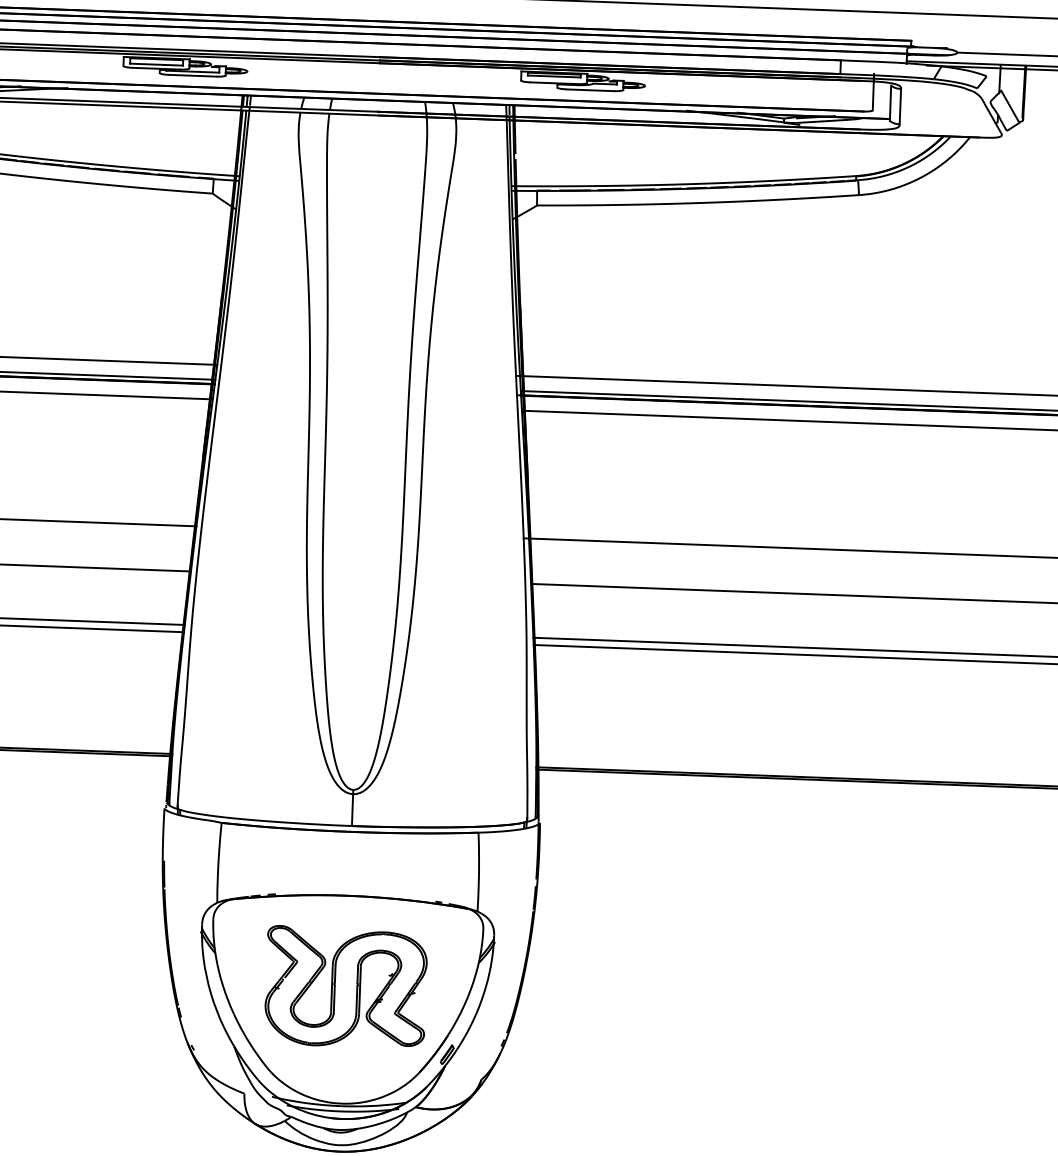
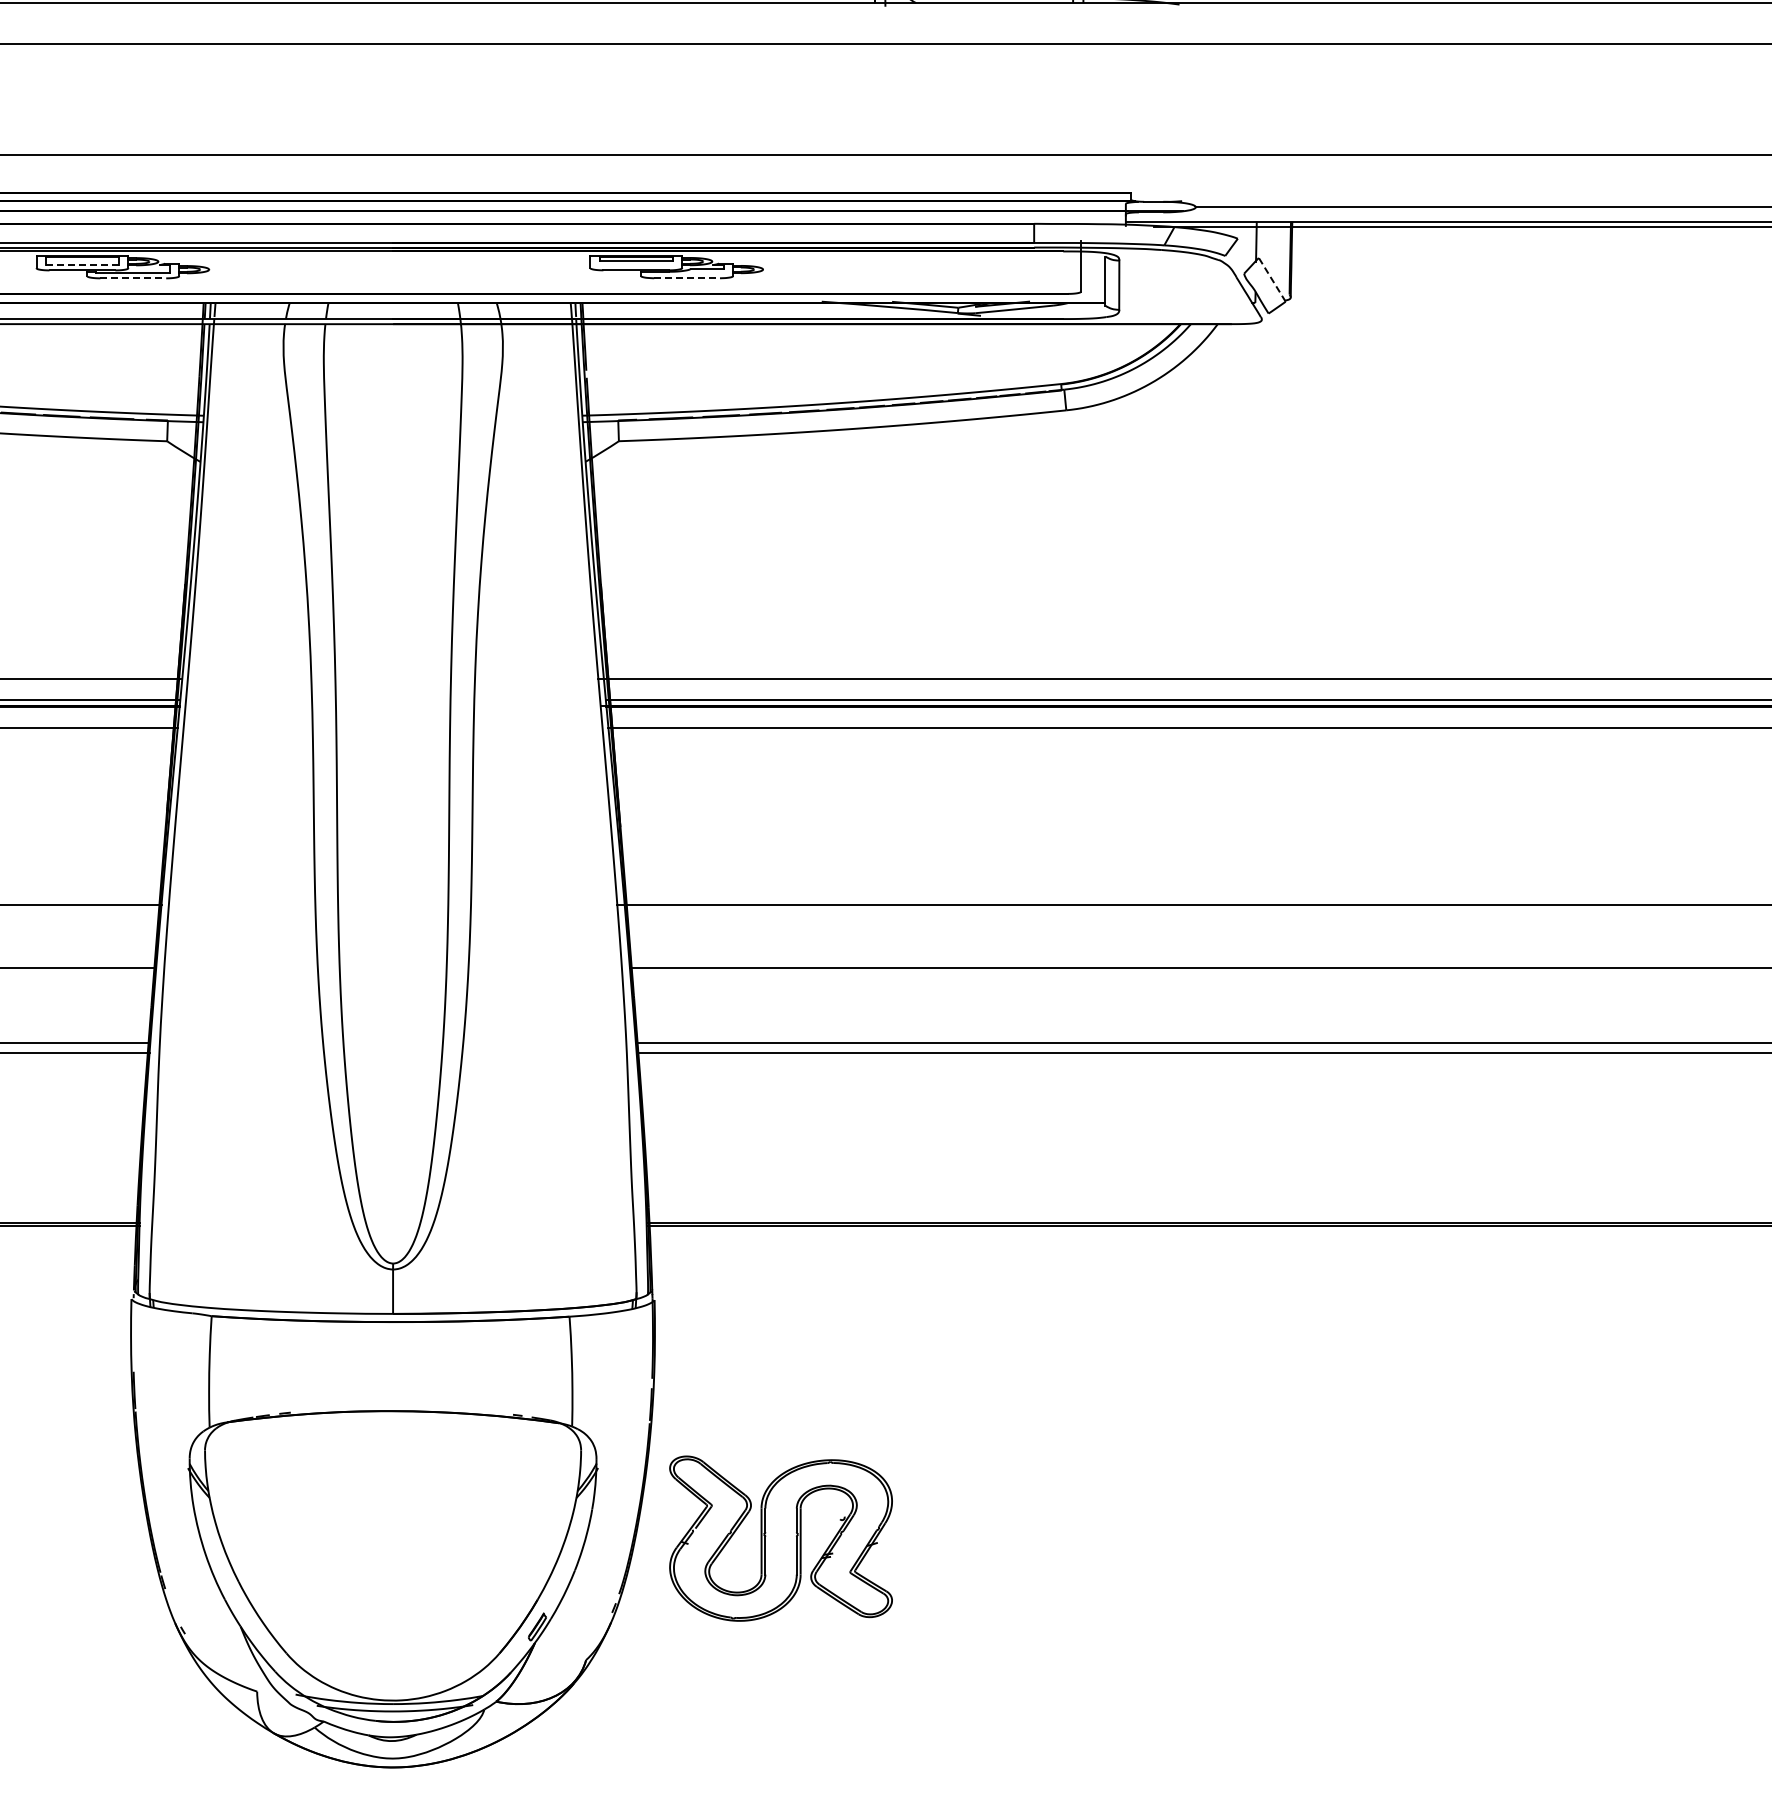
line: (156, 64) -> (82, 264), solid -> dashed
line: (192, 75) -> (133, 278), solid -> dashed
line: (590, 90) -> (687, 278), solid -> dashed
line: (1010, 106) -> (1272, 279), solid -> dashed
part: (345, 987) -> (780, 1538), moved

